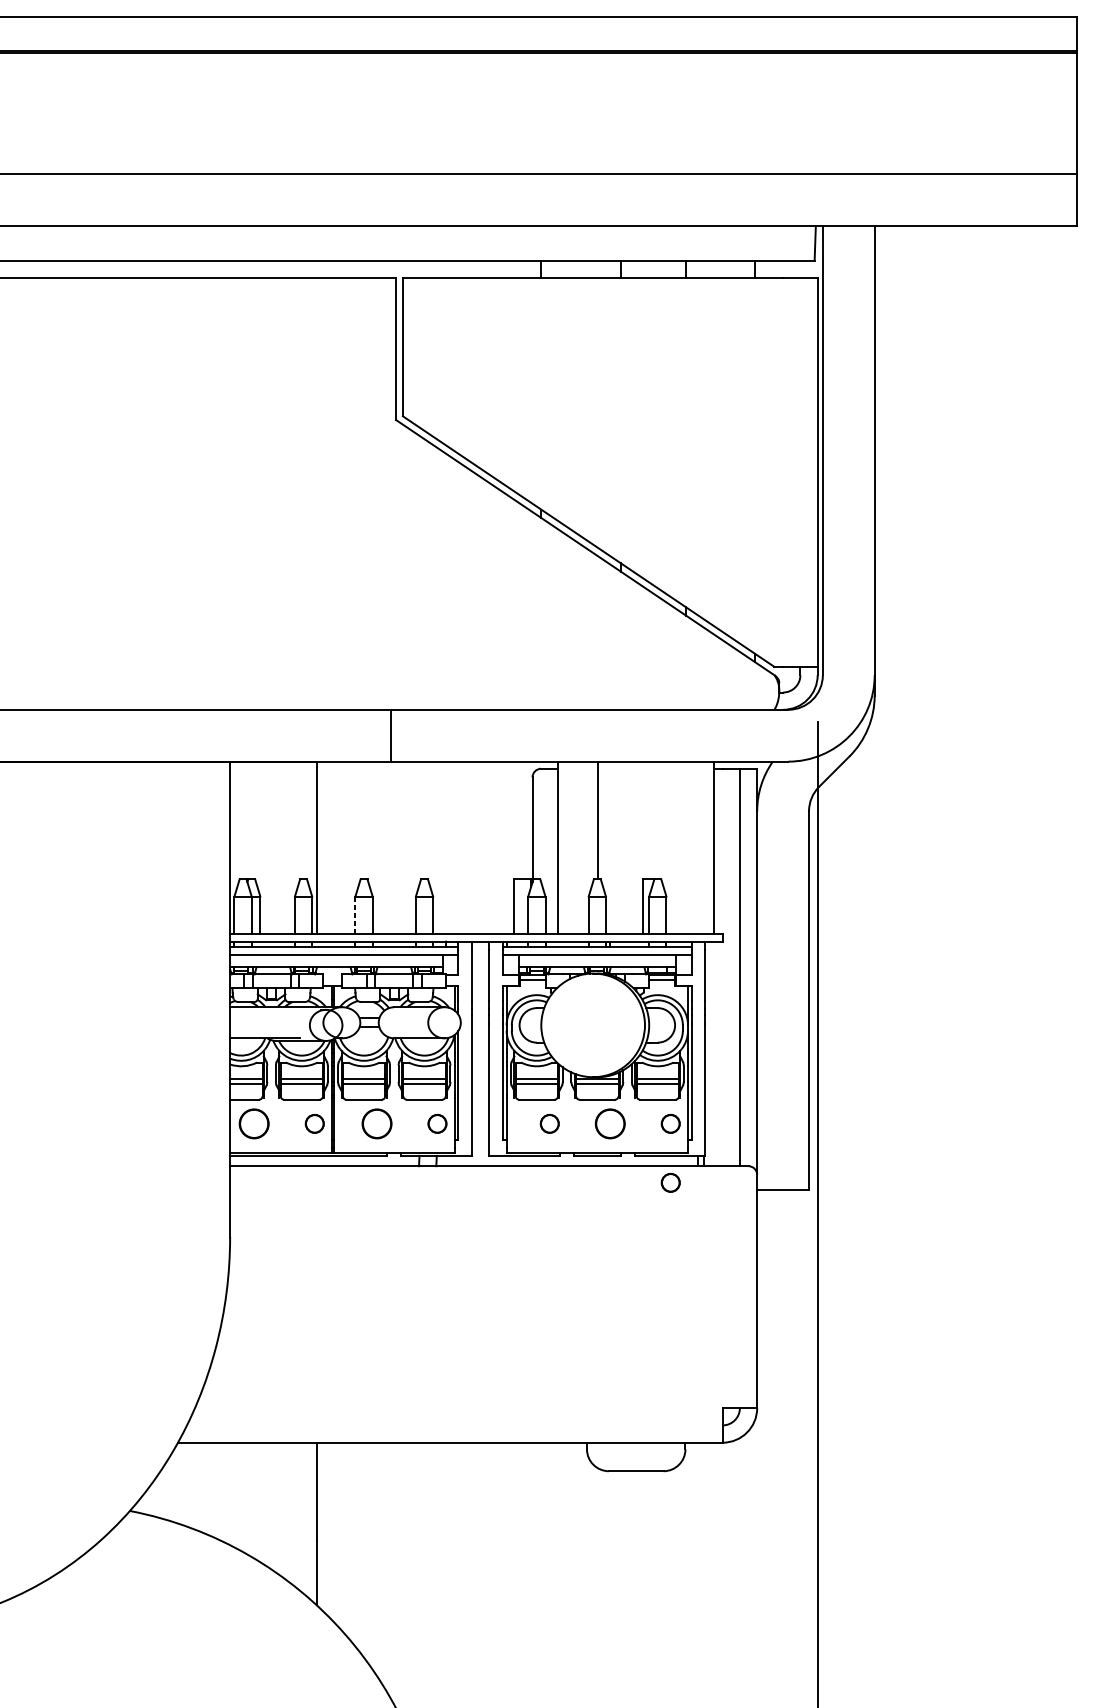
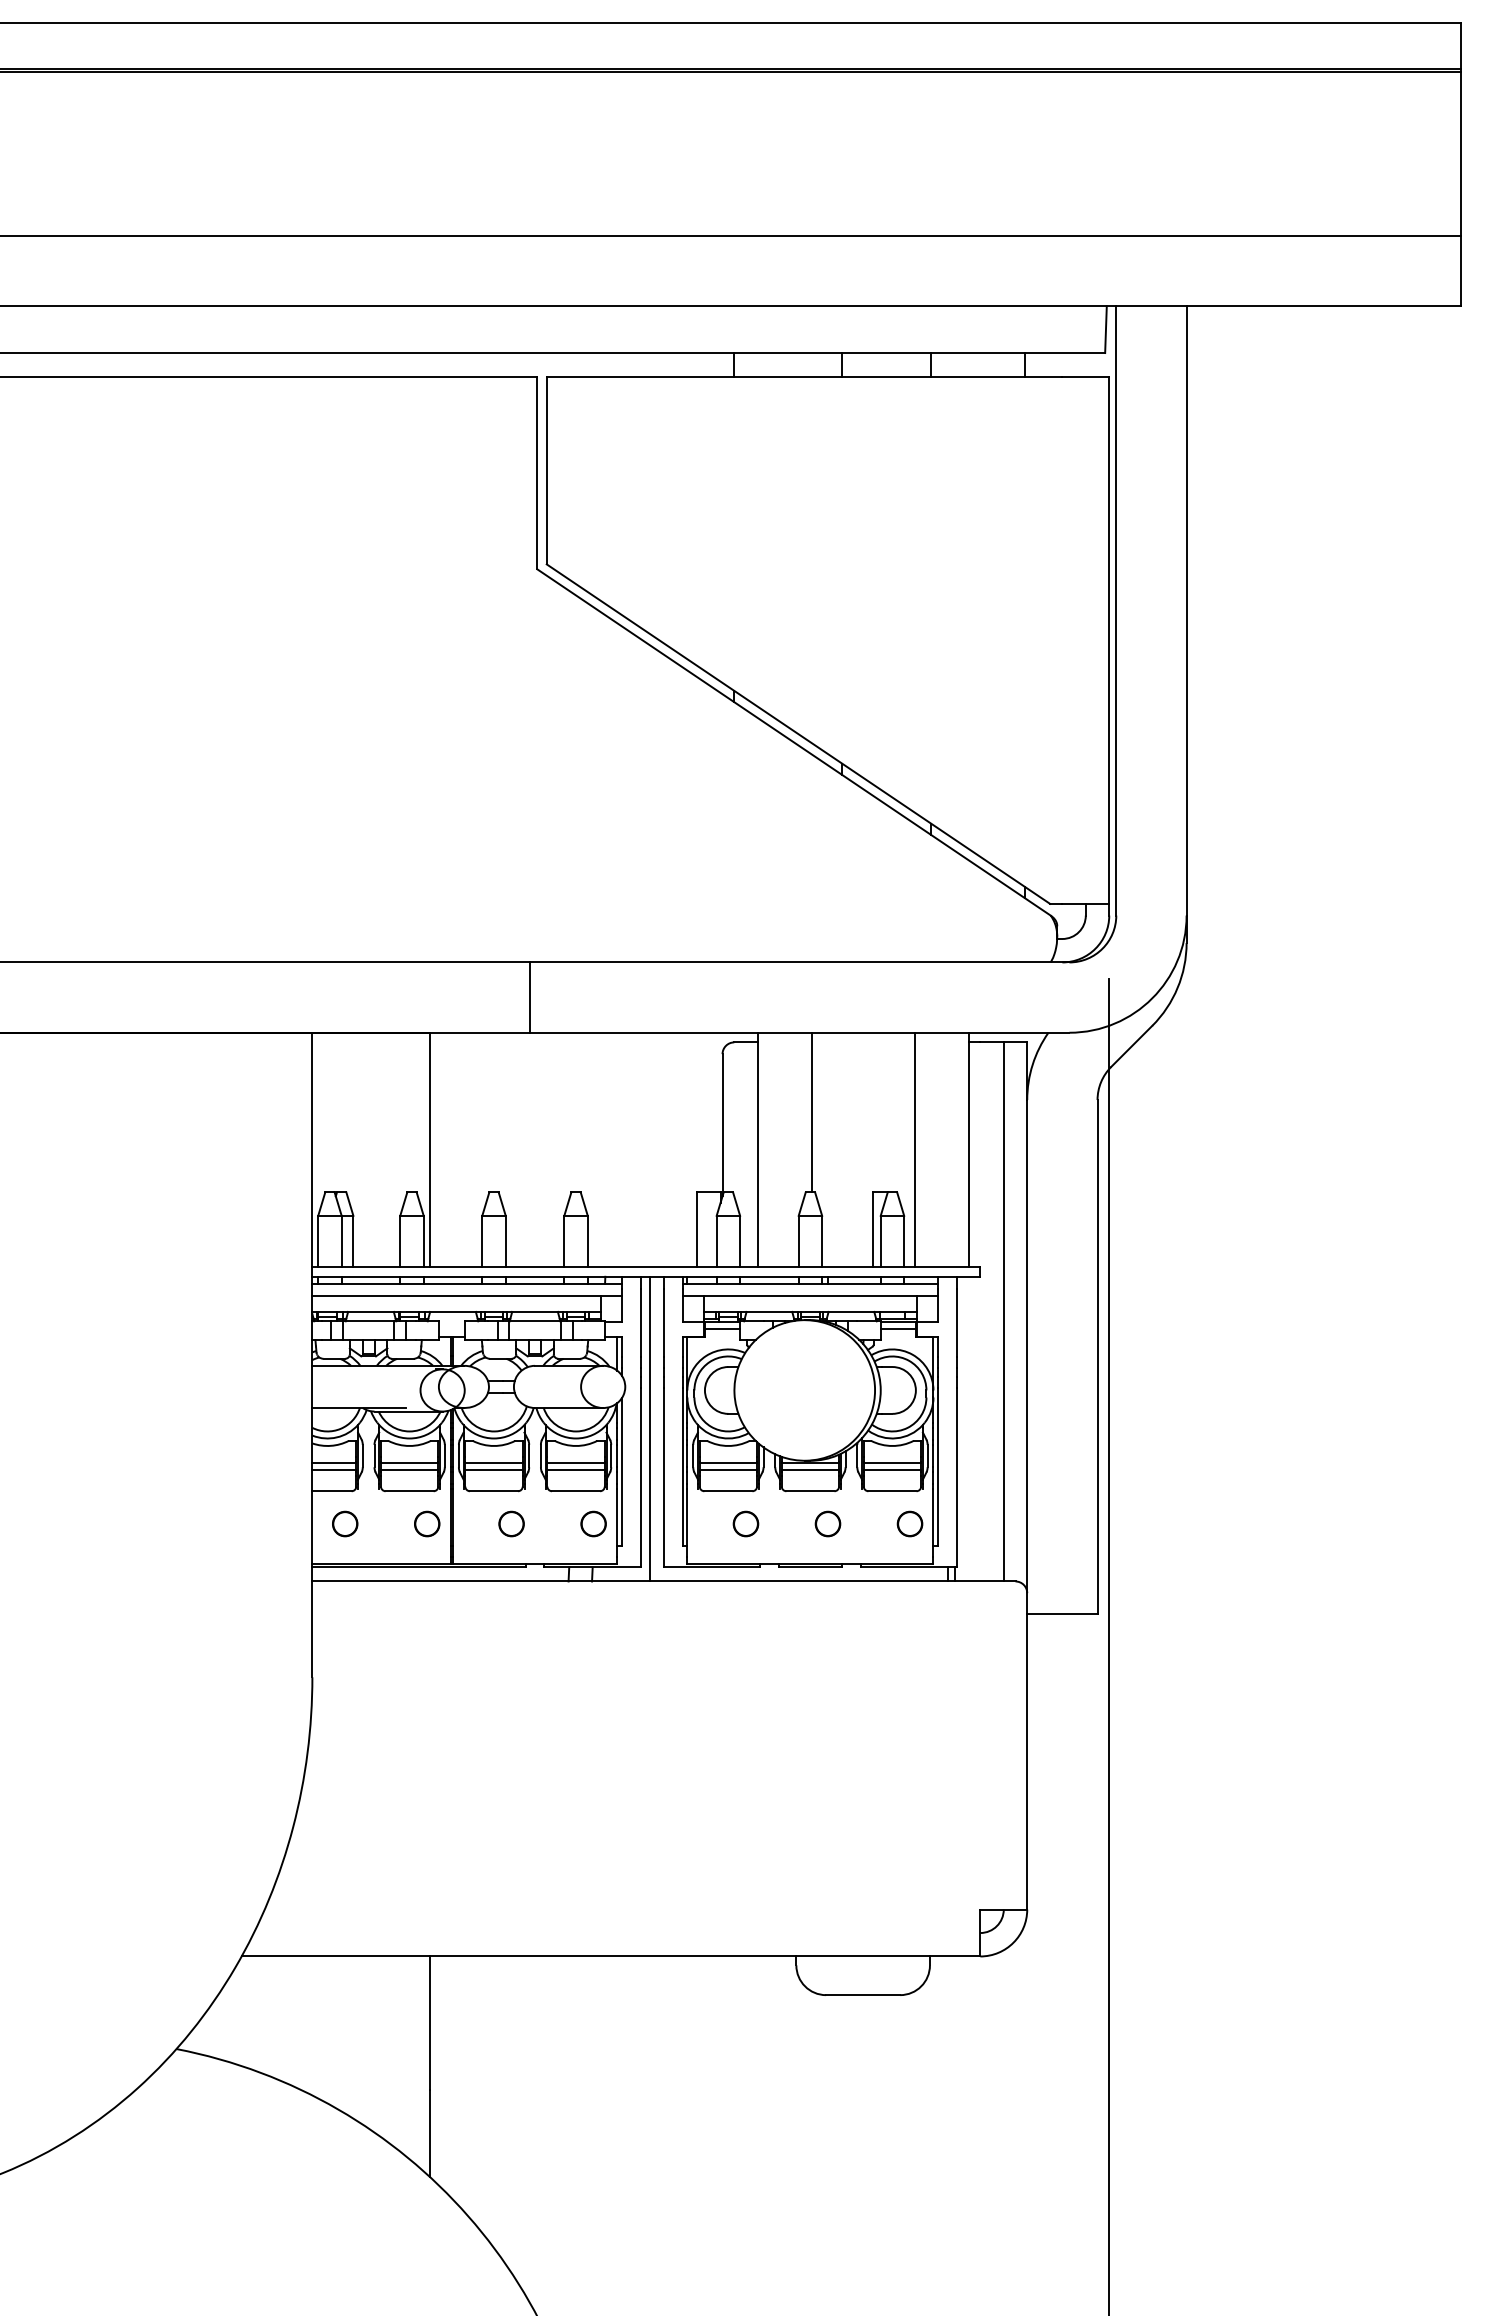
line: (674, 847) -> (914, 1149), added
line: (355, 915) -> (482, 1241), dashed -> solid
line: (478, 1053) -> (649, 1428), added
part: (254, 1123) -> (345, 1523), size x0.62
part: (376, 1123) -> (511, 1523), size x0.62
part: (609, 1123) -> (827, 1523), size x0.62
part: (670, 1182) -> (909, 1603), removed

